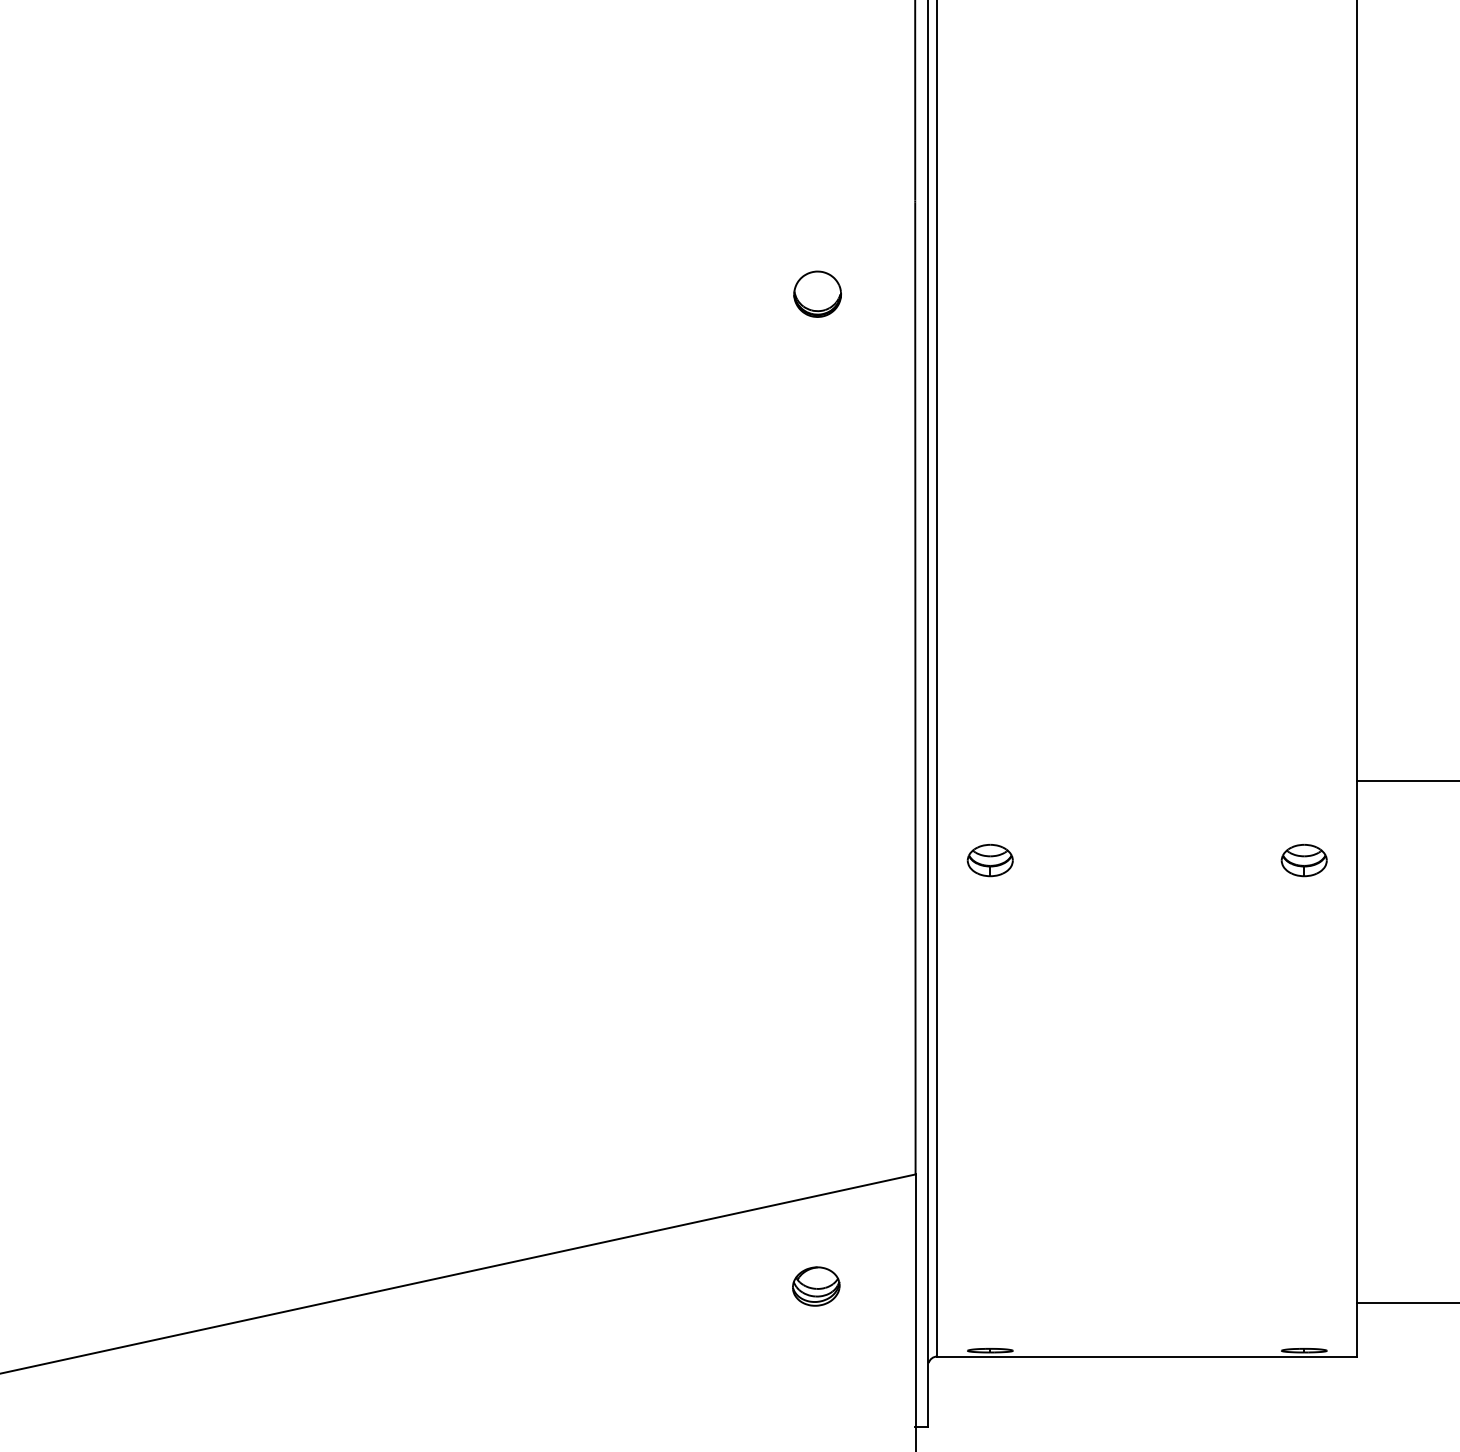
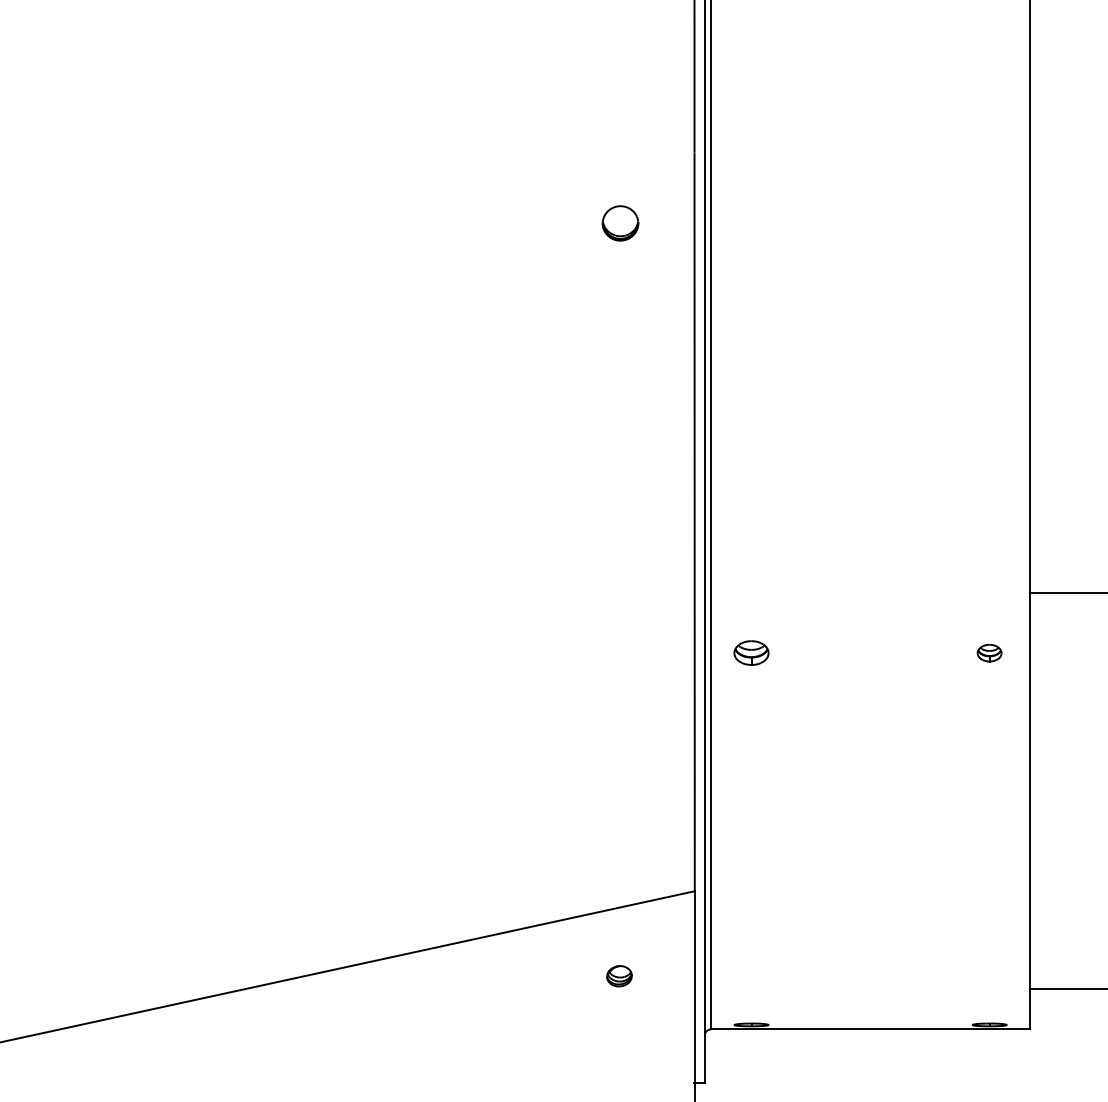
part: (1303, 860) -> (989, 653), size x0.7
part: (816, 1286) -> (619, 976), size x0.7

